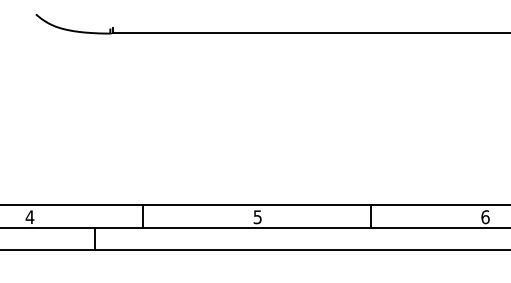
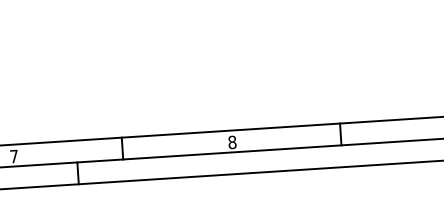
text: (29, 216) -> (13, 155), 4 -> 7
text: (257, 217) -> (232, 142), 5 -> 8

